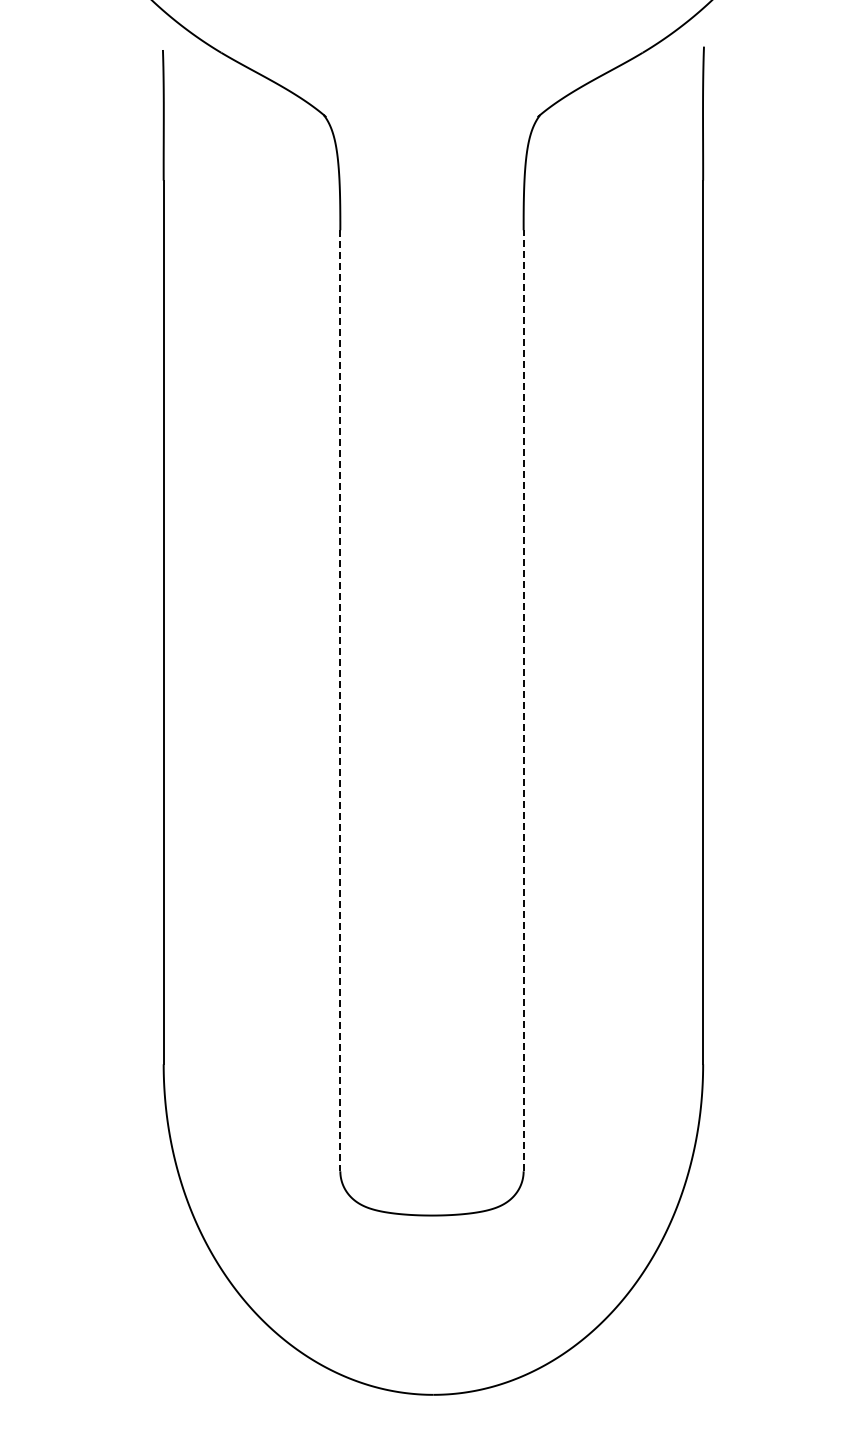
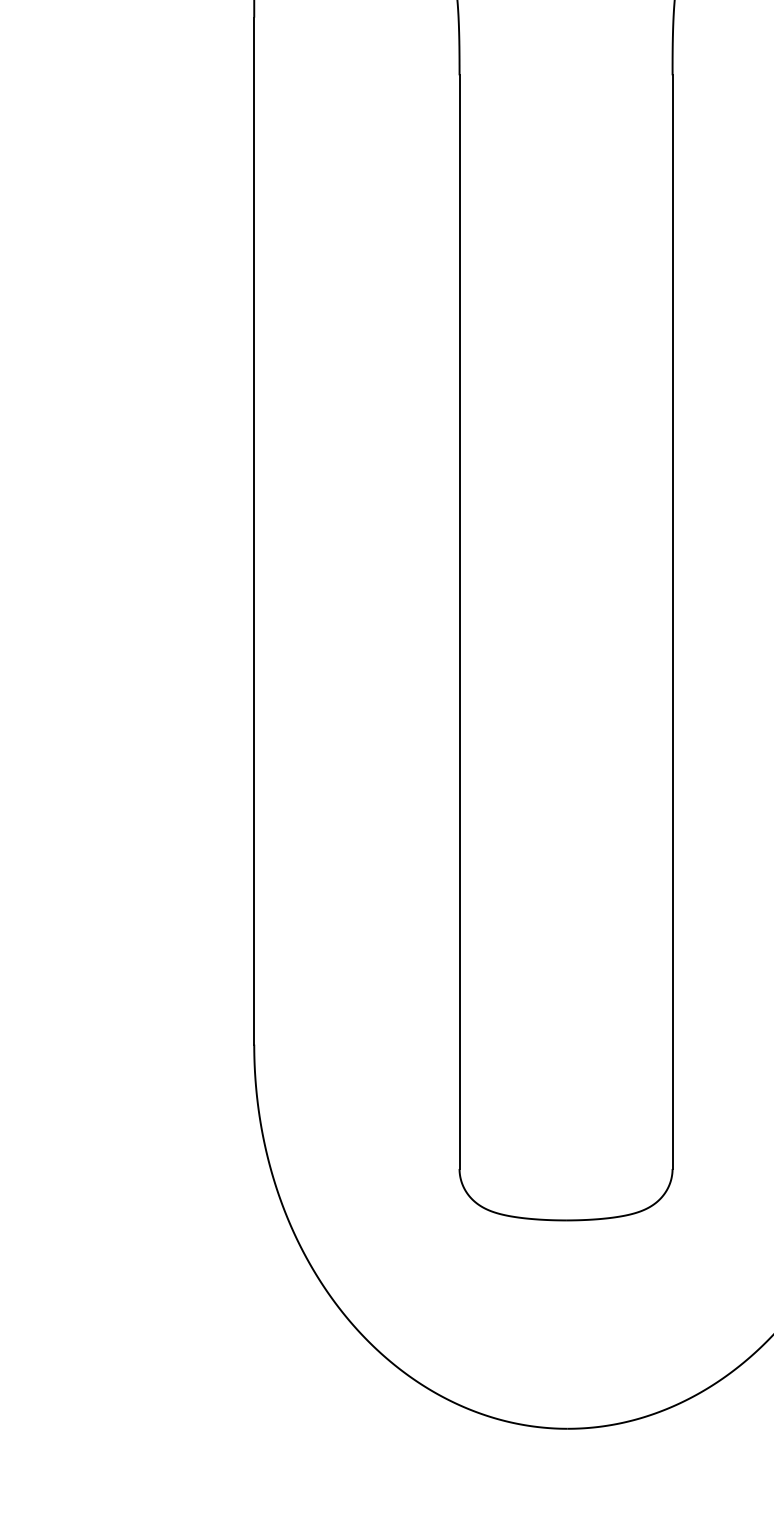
line: (523, 700) -> (672, 621), dashed -> solid
line: (340, 701) -> (459, 622), dashed -> solid

